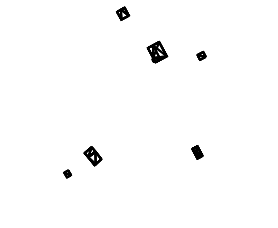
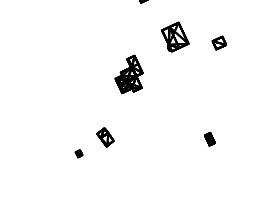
part: (157, 51) -> (175, 36), size x1.43
part: (201, 55) -> (219, 42), size x1.67
part: (112, 92) -> (128, 74), added

